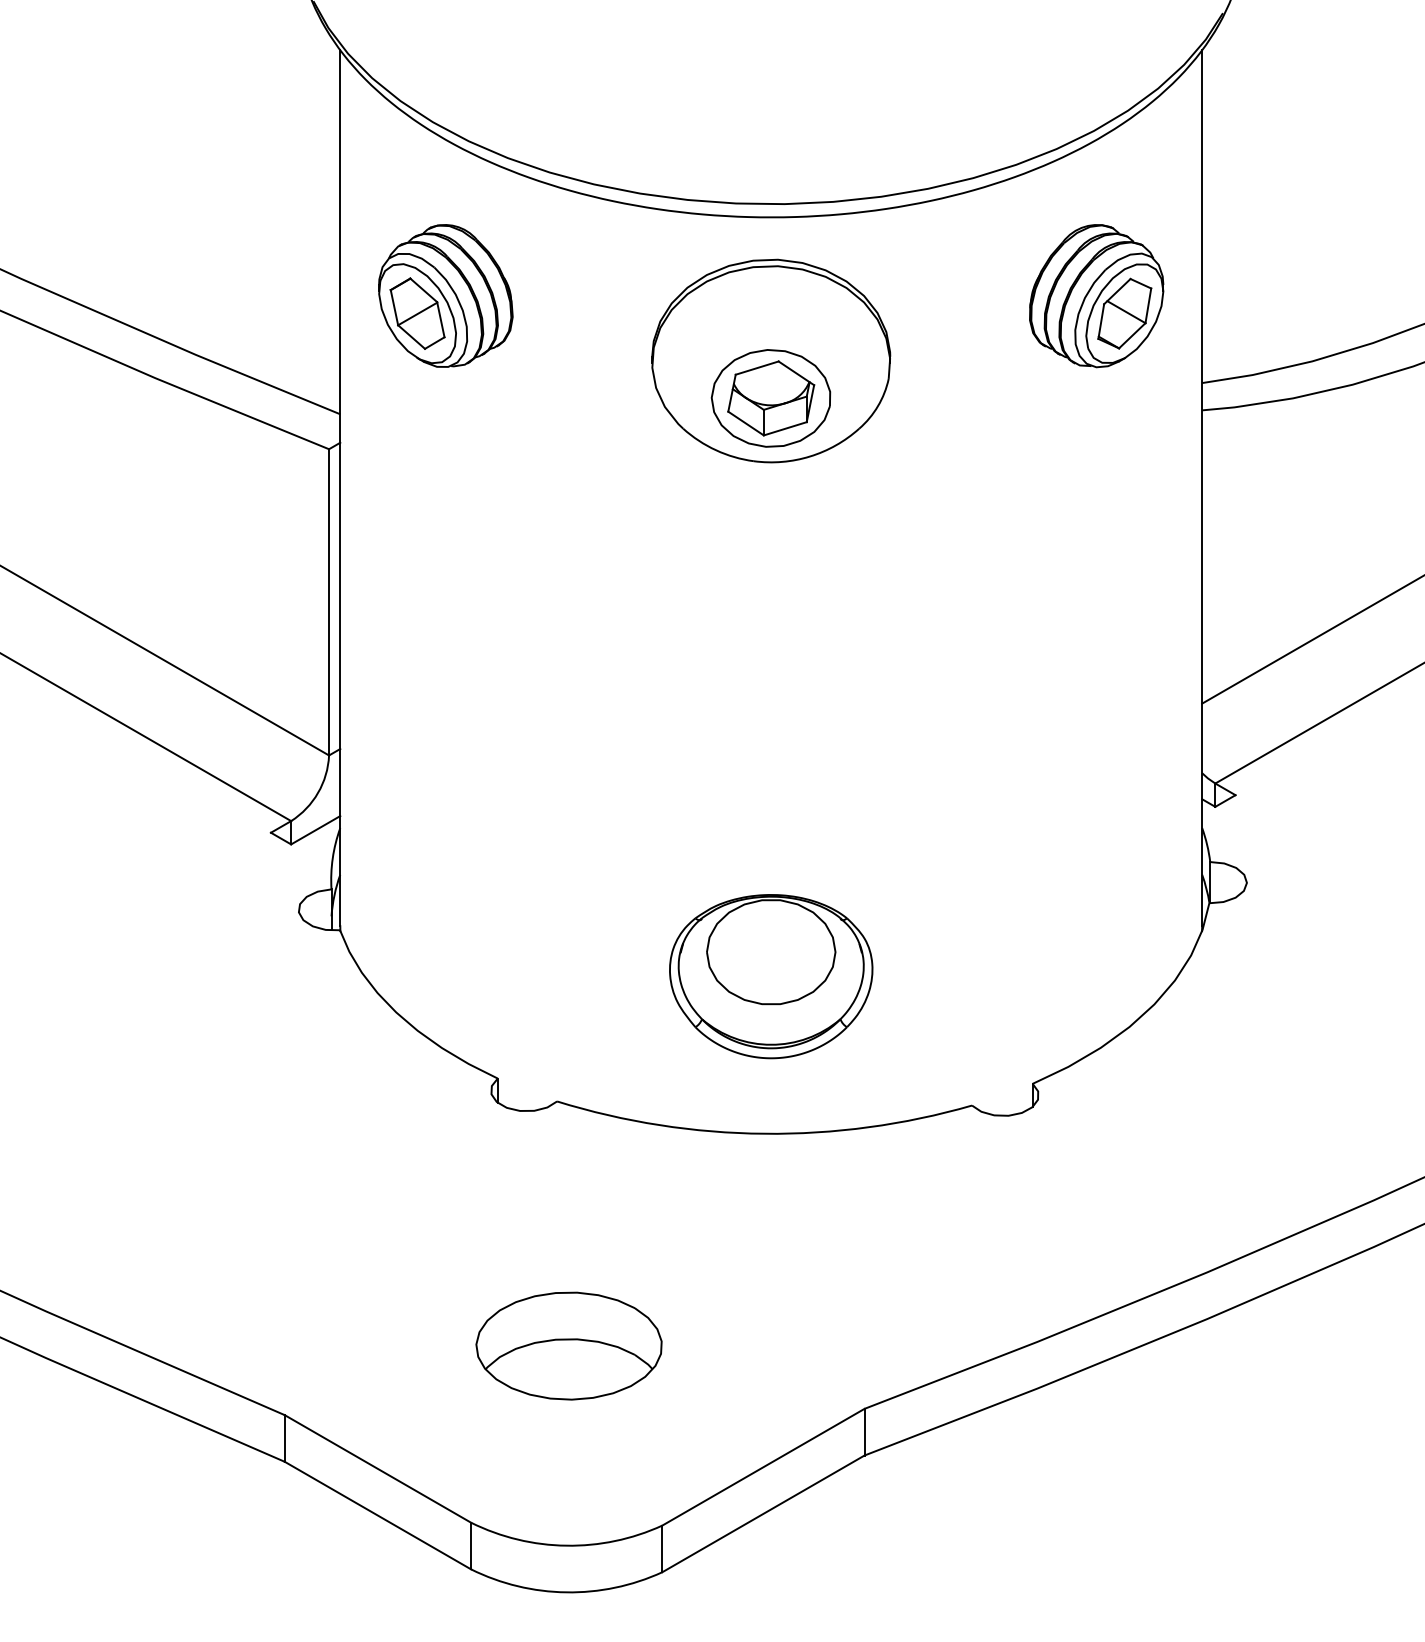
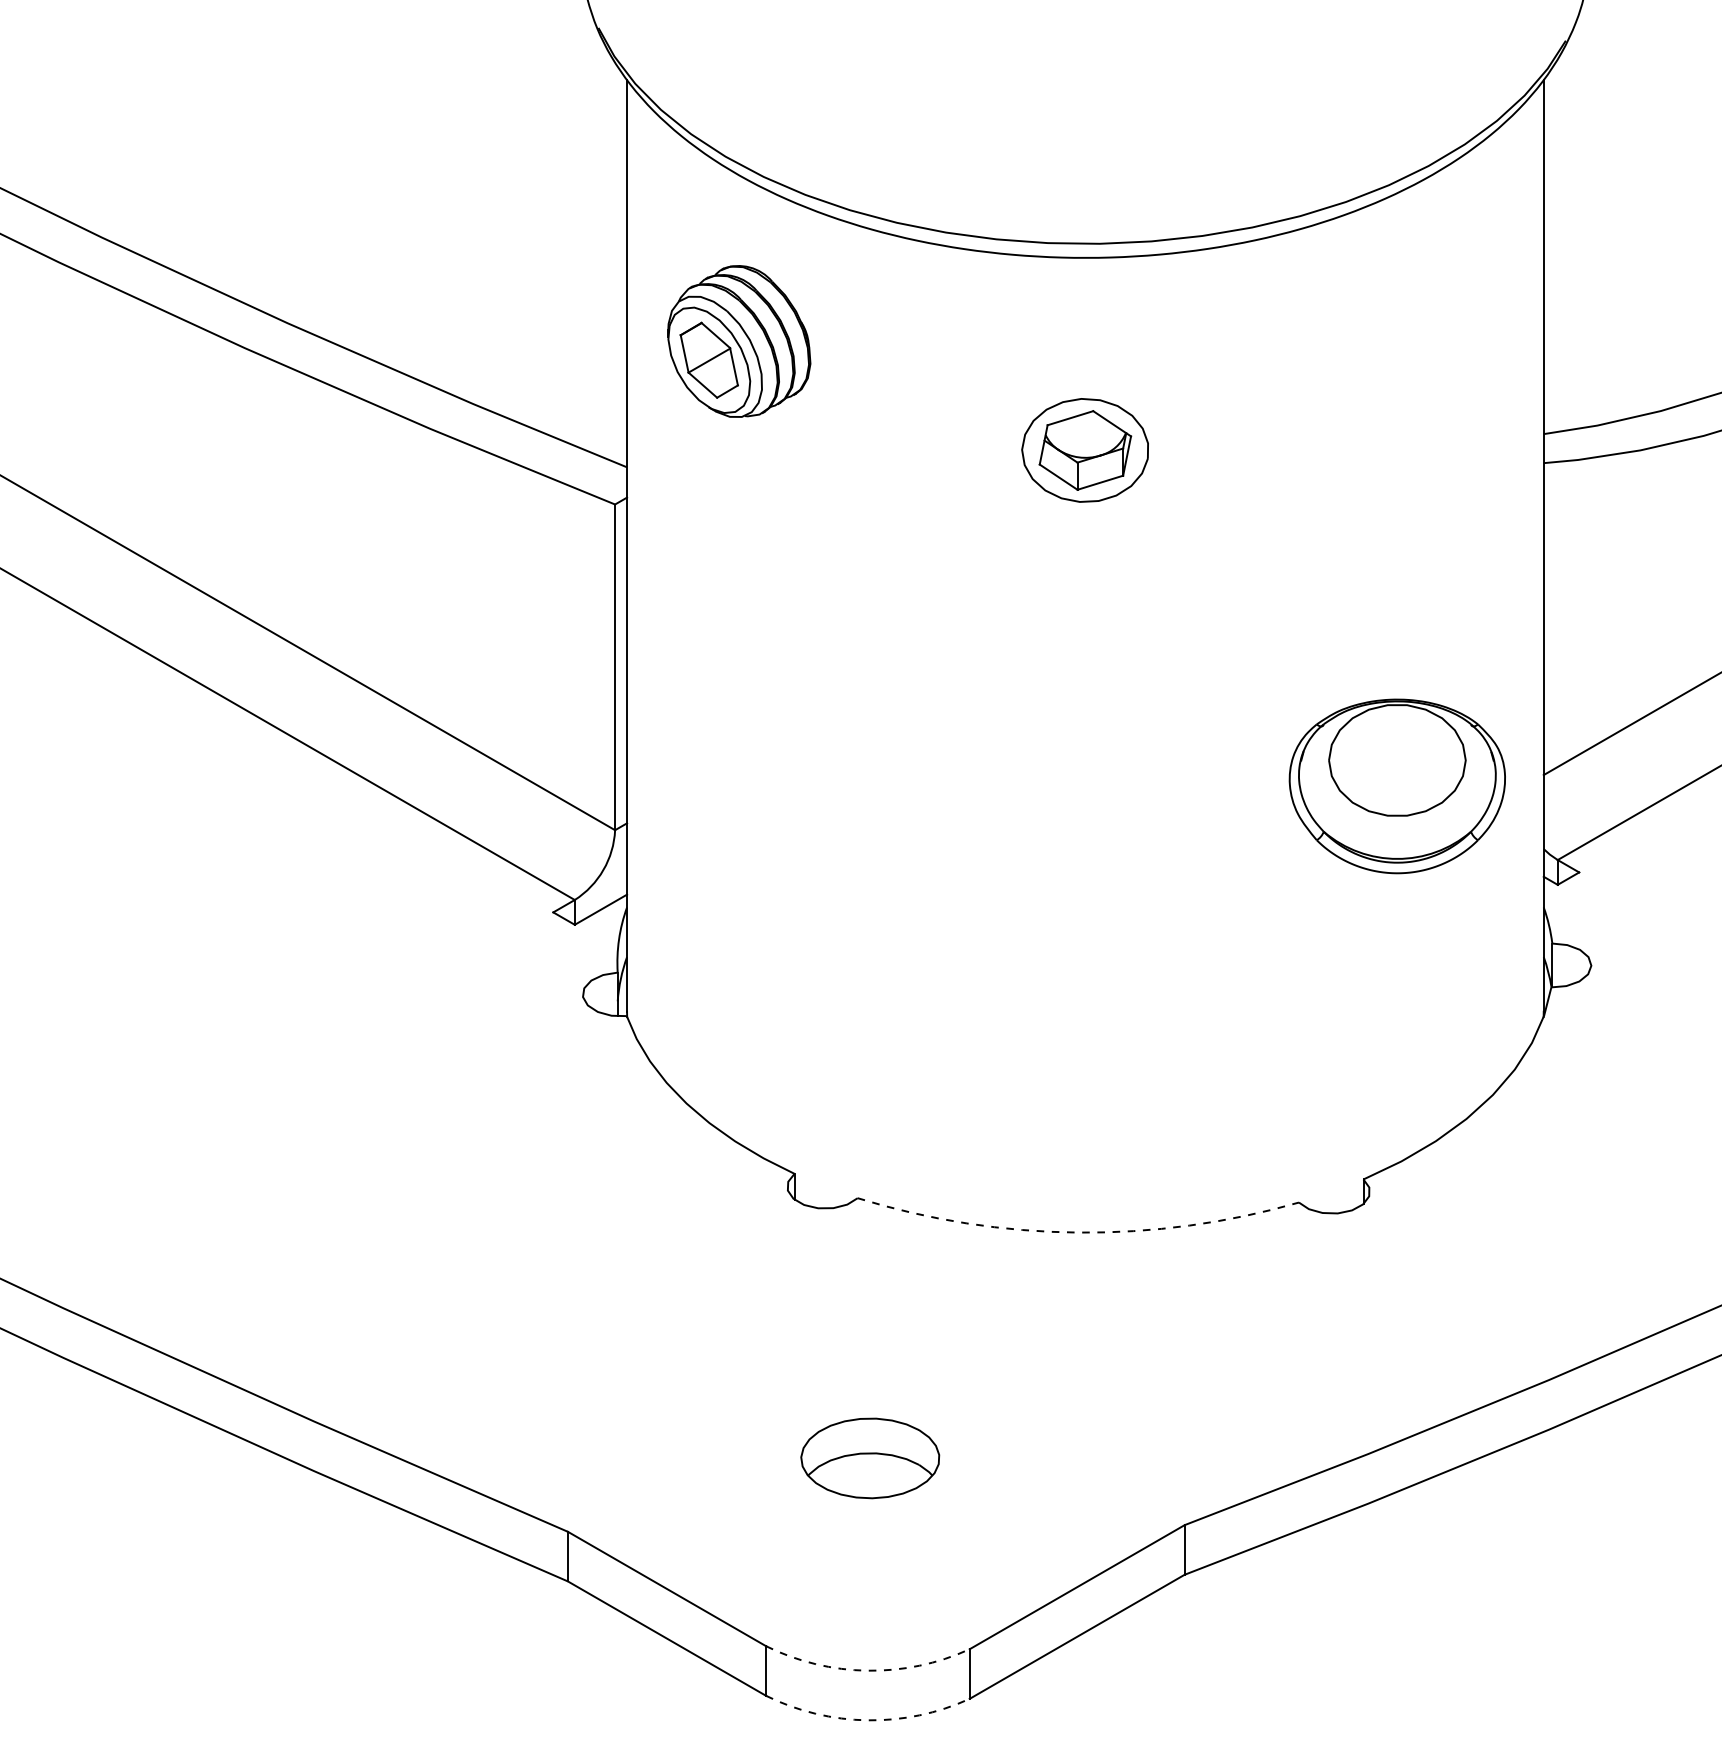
part: (1096, 295) -> (1431, 341), removed
part: (771, 360) -> (1085, 410), removed
part: (770, 976) -> (1396, 786), moved
arc: (764, 1133) -> (1078, 1232), solid -> dashed
part: (568, 1346) -> (869, 1458), size x0.7
arc: (566, 1545) -> (867, 1670), solid -> dashed
arc: (566, 1592) -> (867, 1720), solid -> dashed

